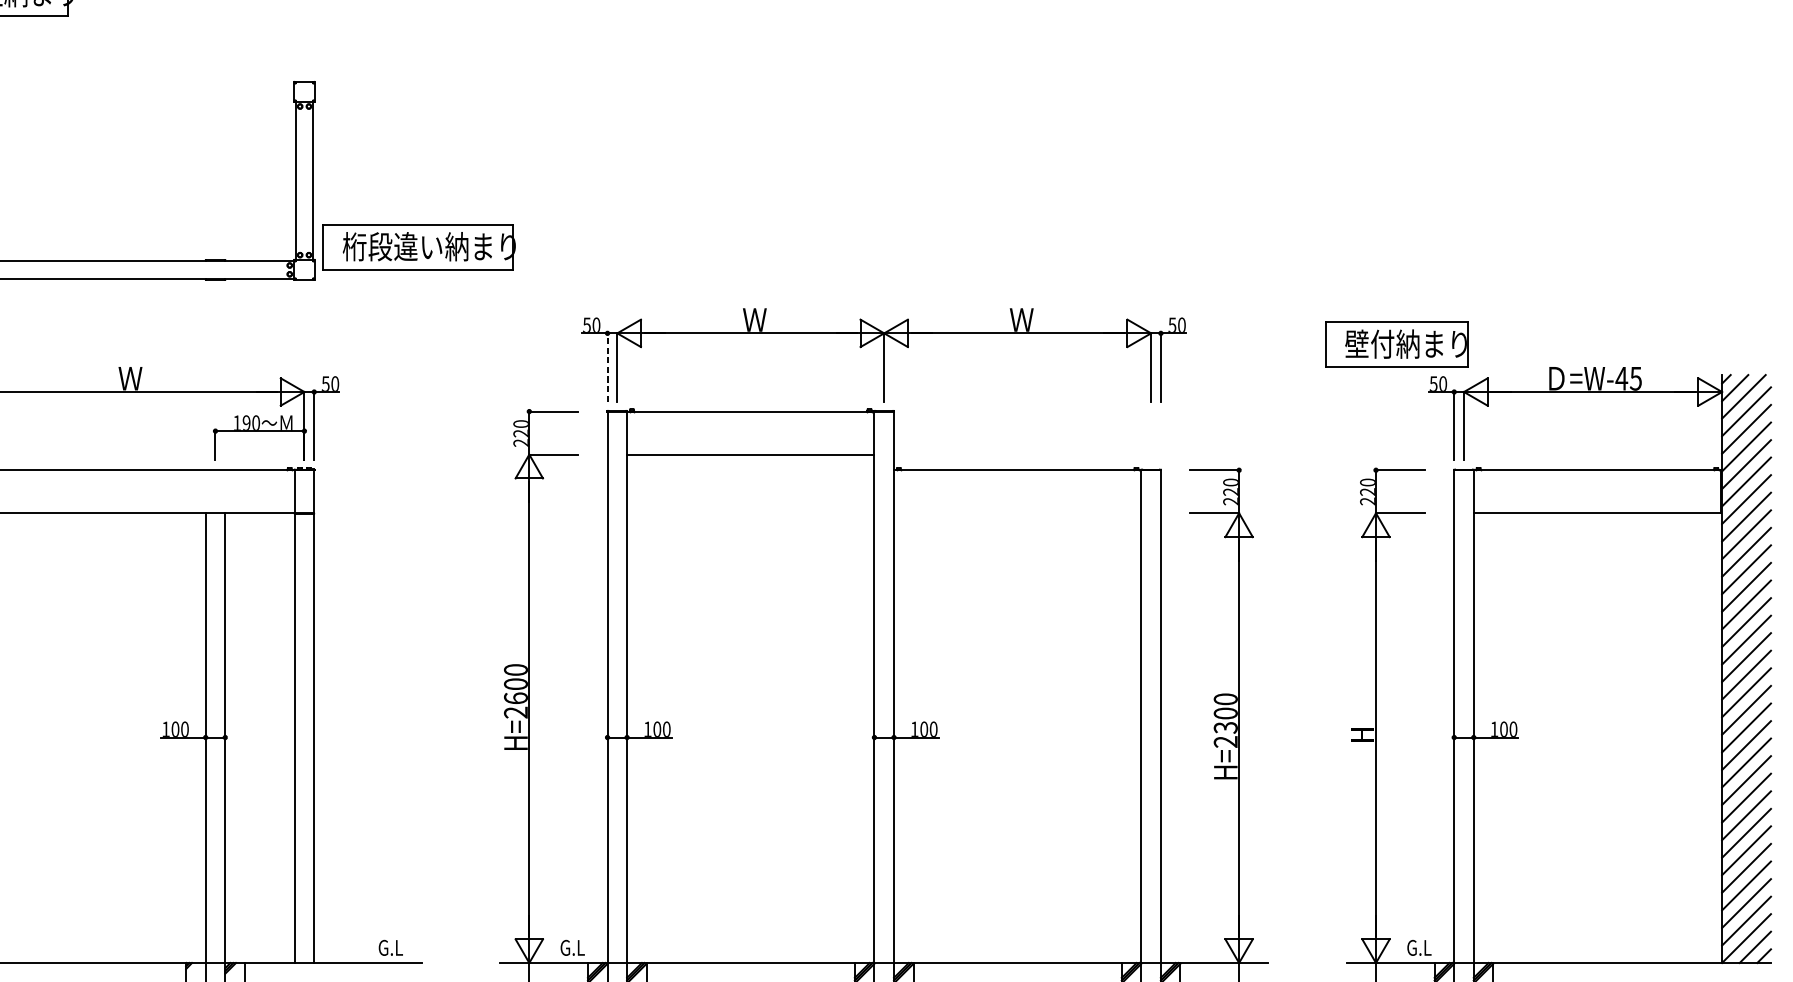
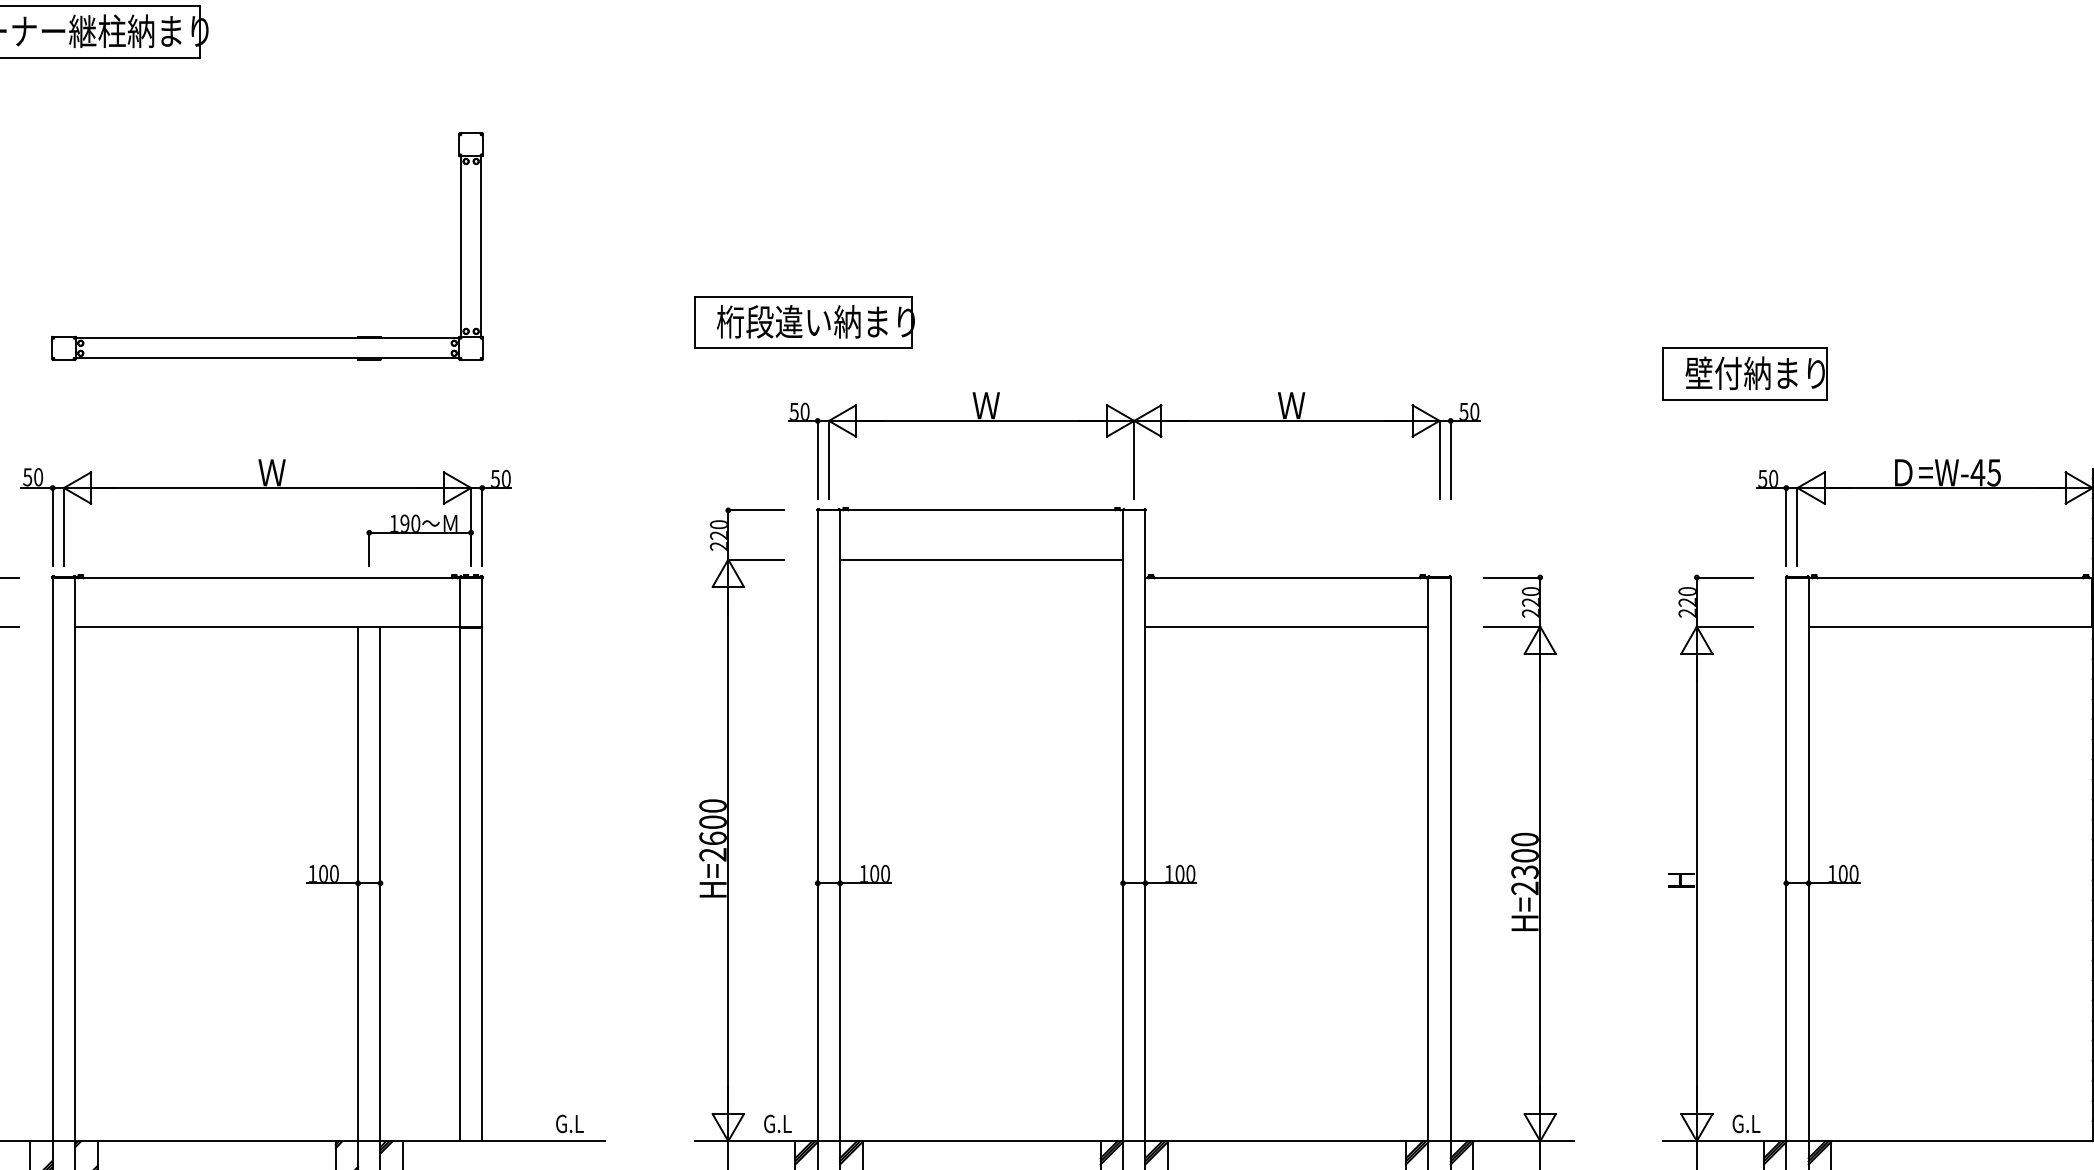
part: (419, 247) -> (804, 322), moved
part: (1396, 344) -> (1744, 373), moved
line: (607, 367) -> (817, 459), dashed -> solid
line: (1017, 513) -> (1286, 626), added

